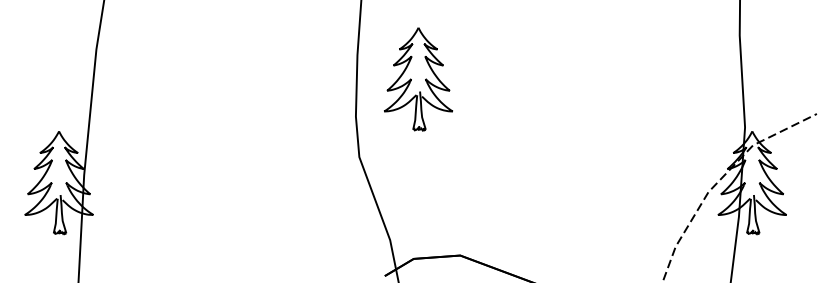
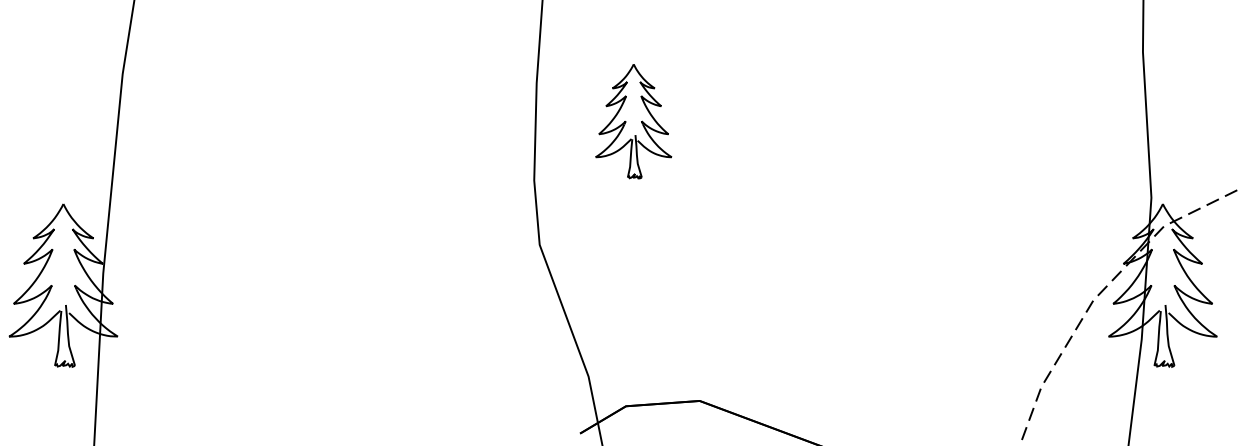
part: (418, 79) -> (633, 121), size x0.7

